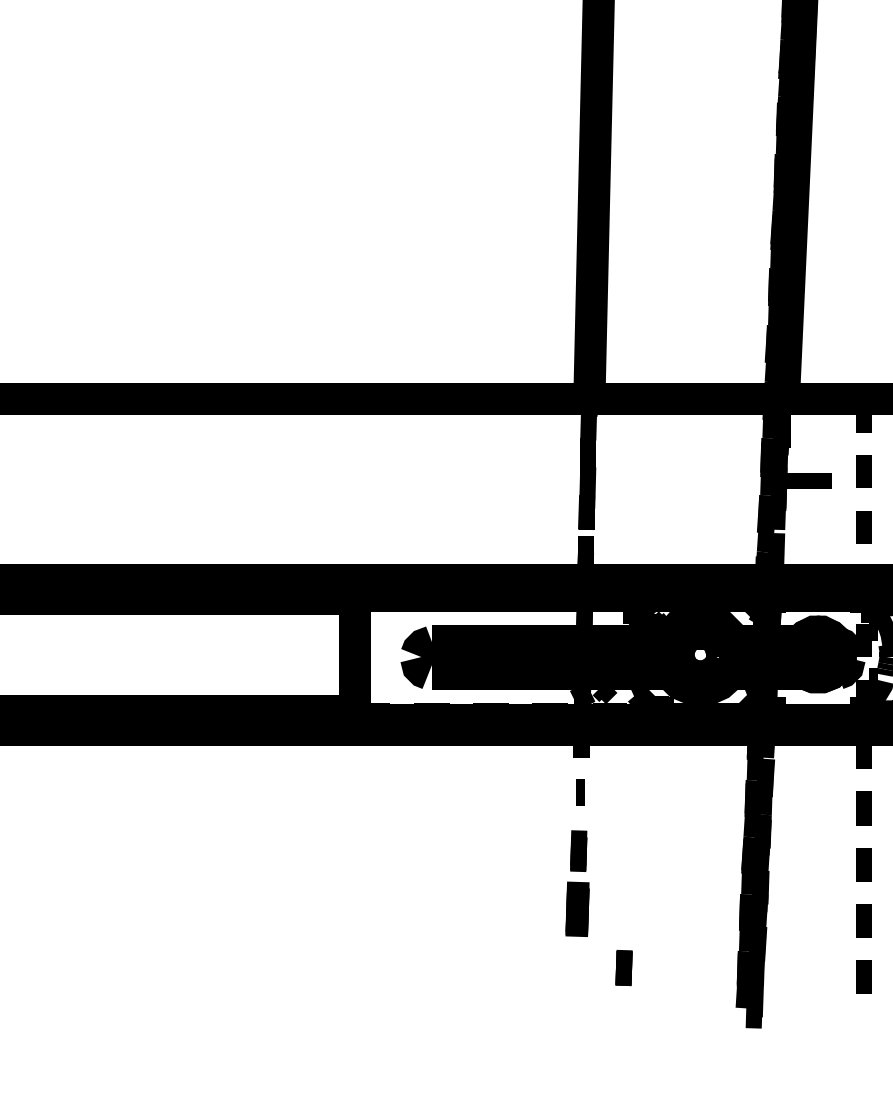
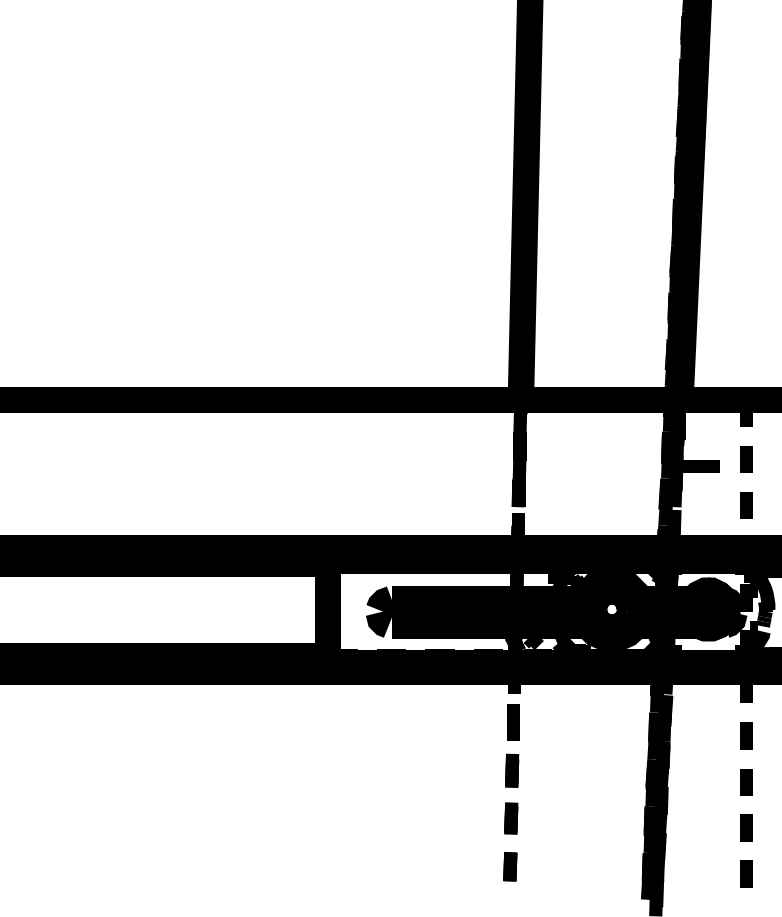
part: (580, 792) -> (513, 722), size x1.67
part: (577, 909) -> (511, 818), size x0.71
part: (624, 967) -> (510, 866), moved

